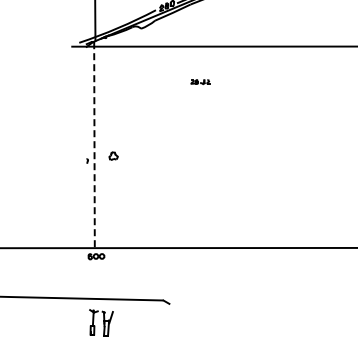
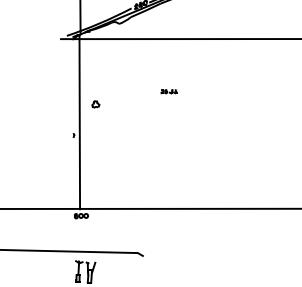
part: (200, 81) -> (169, 91), moved
line: (94, 145) -> (79, 122), dashed -> solid
part: (113, 155) -> (95, 103), moved

